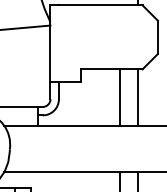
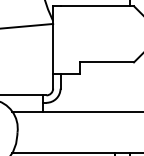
line: (120, 97) -> (114, 87), removed
line: (137, 97) -> (129, 87), removed

